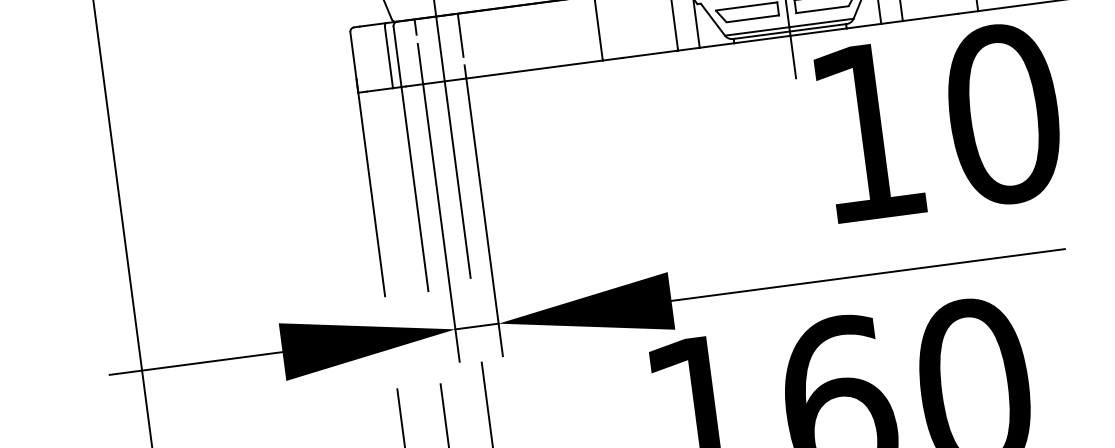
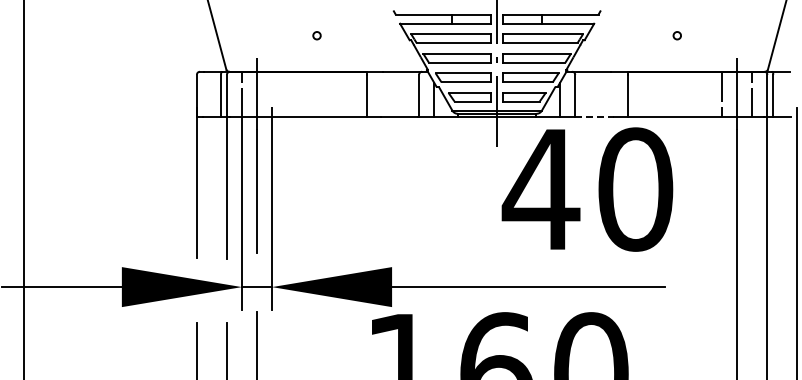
line: (930, 16) -> (594, 116), solid -> dashed
line: (459, 34) -> (271, 86), removed
text: (866, 132) -> (540, 189), 10 -> 40

